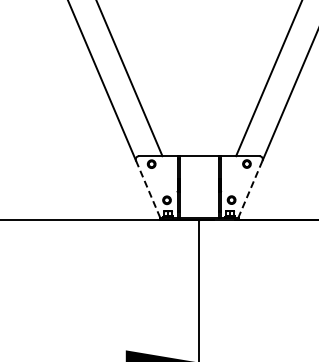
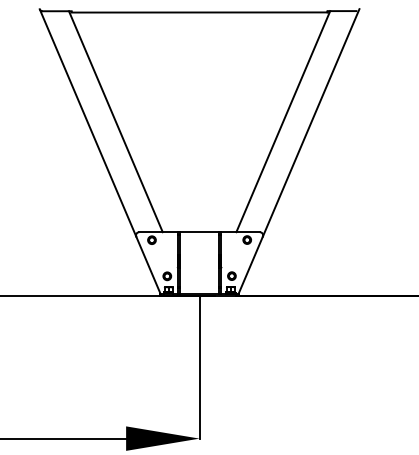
line: (148, 189) -> (148, 265), dashed -> solid
line: (250, 189) -> (250, 265), dashed -> solid

